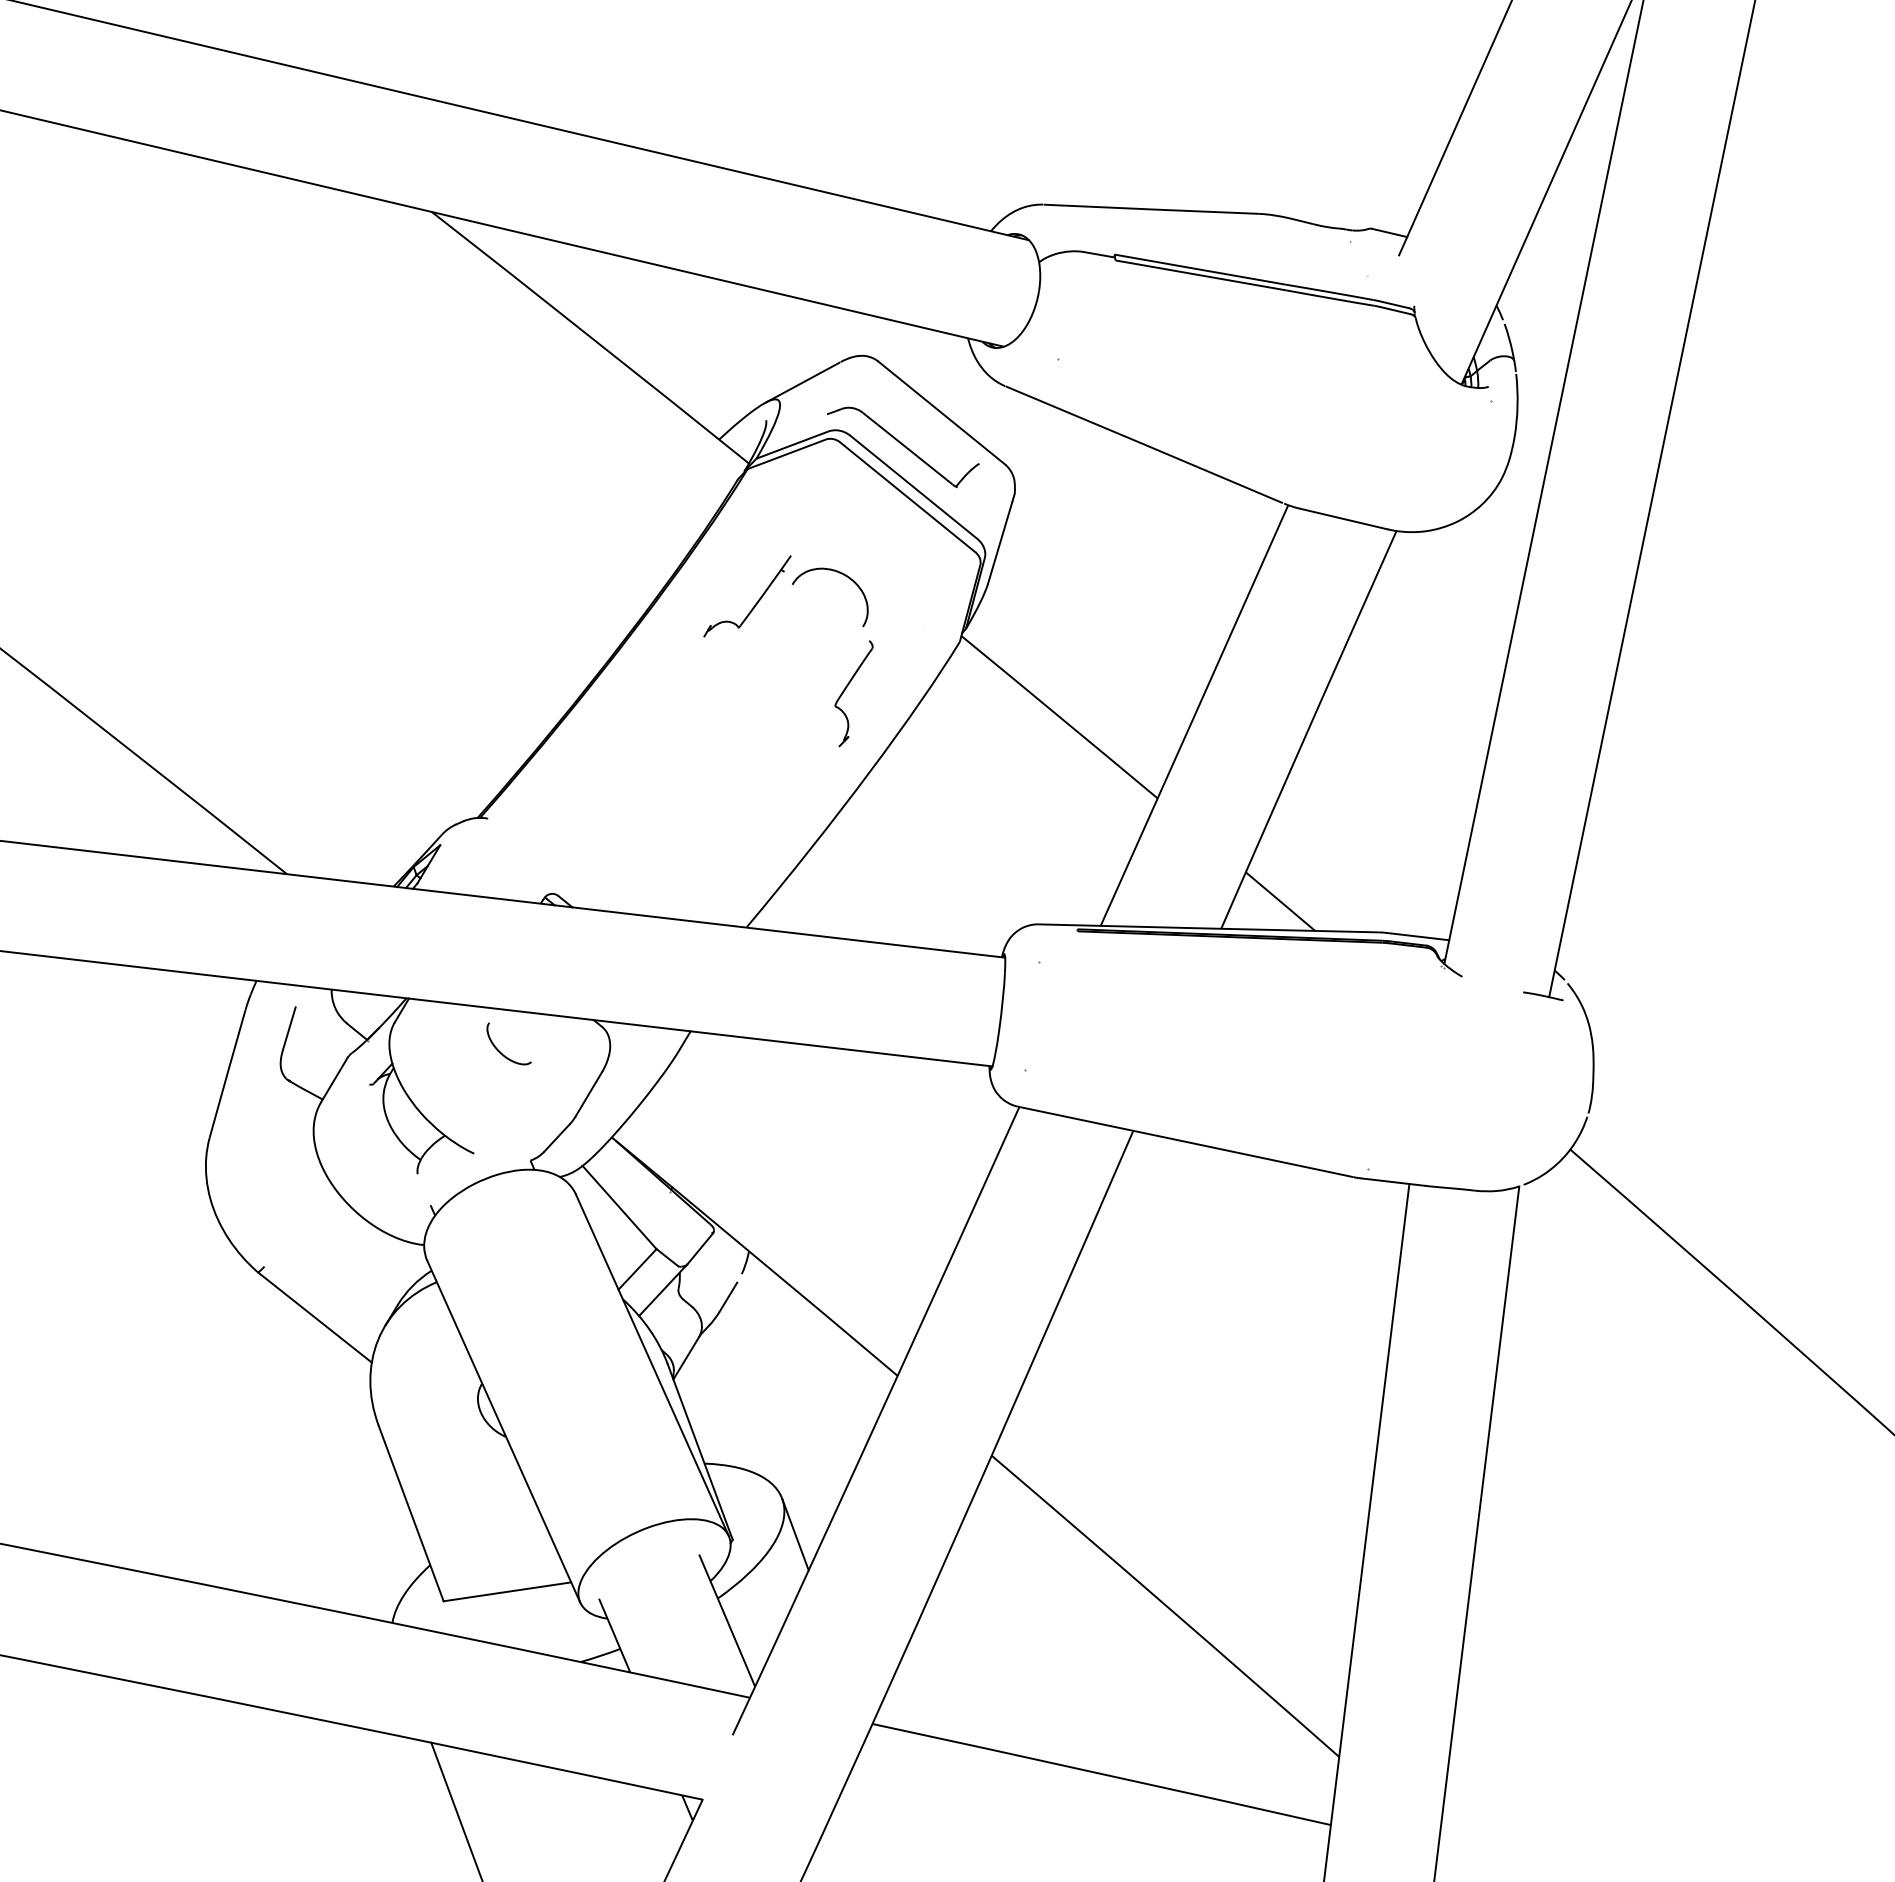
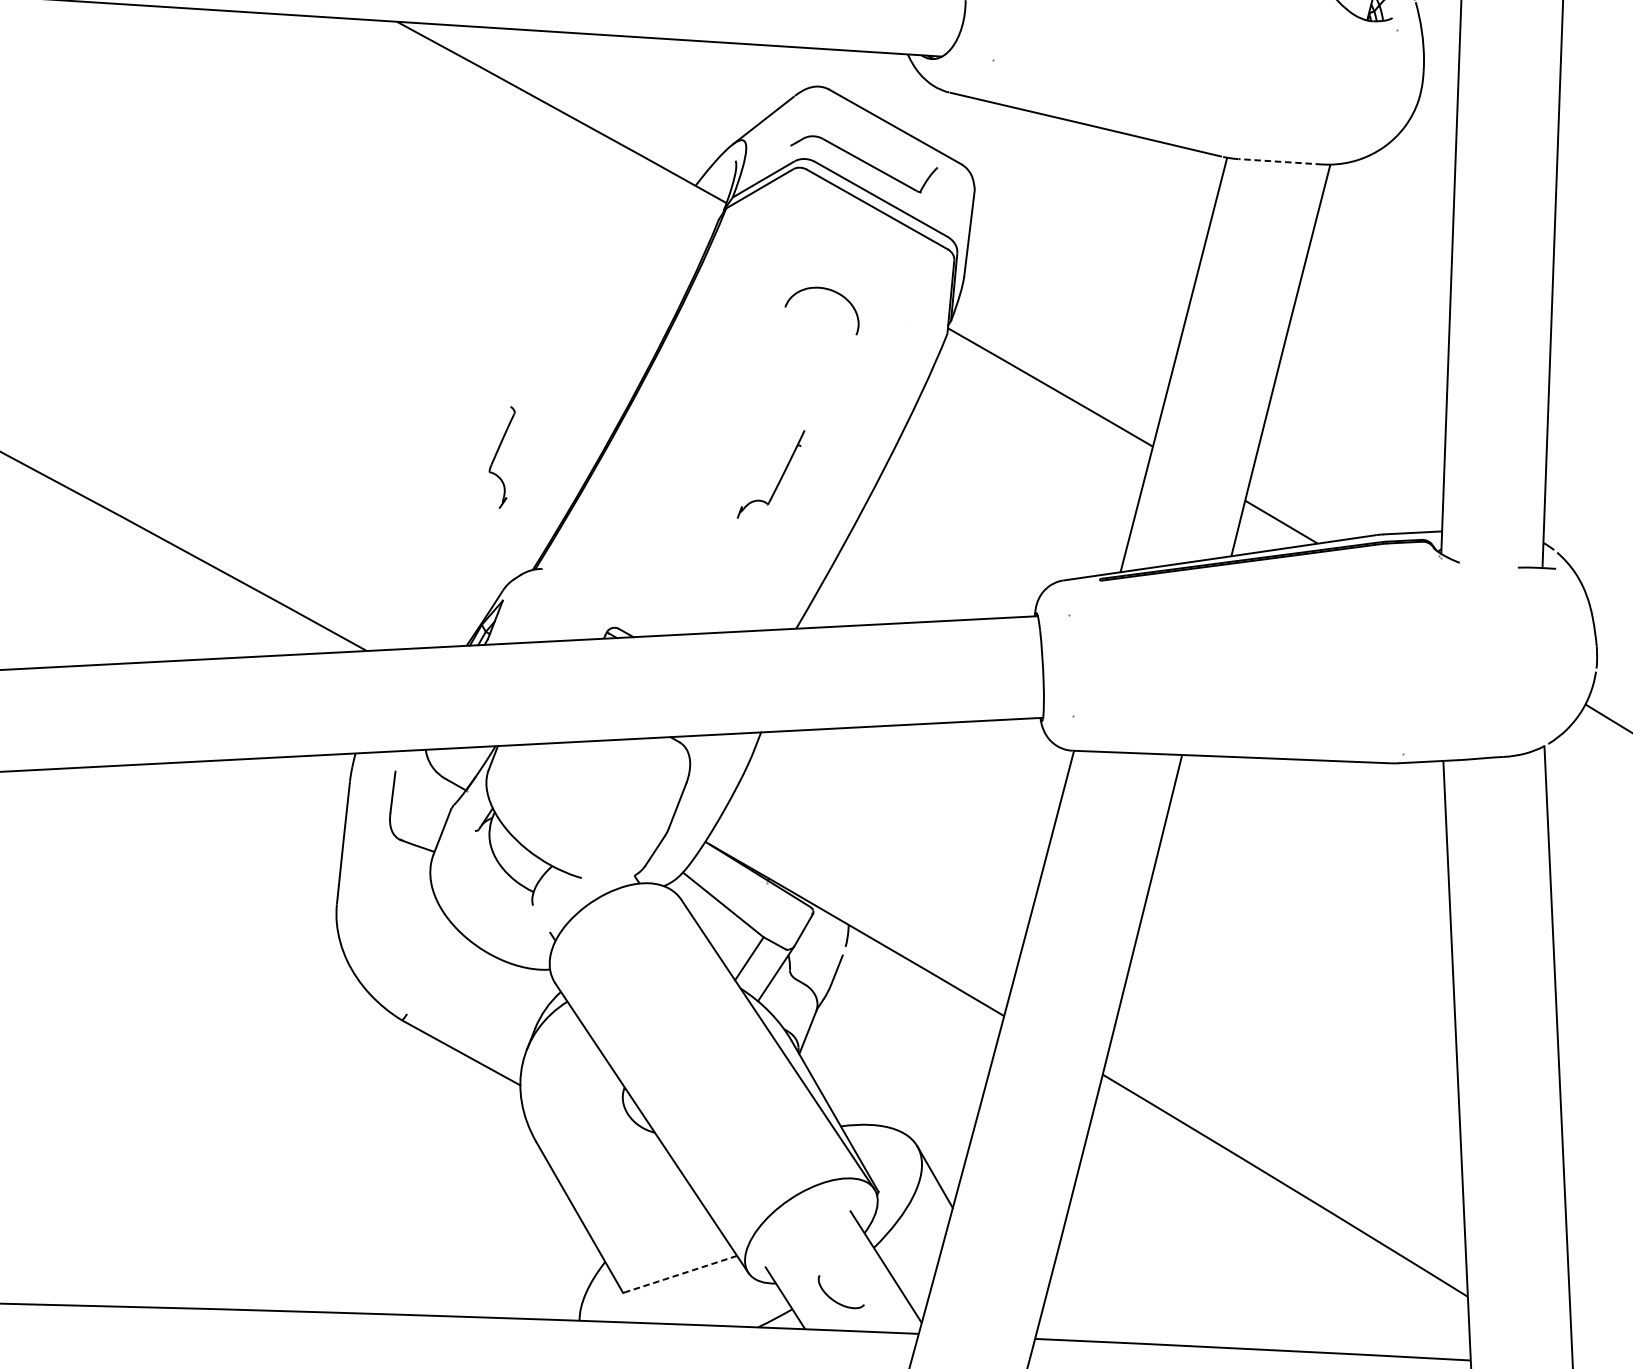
line: (1343, 518) -> (1279, 161), solid -> dashed
part: (755, 603) -> (779, 479), moved
part: (847, 687) -> (497, 452), moved
curve: (500, 1051) -> (834, 1299), moved
line: (506, 1591) -> (679, 1274), solid -> dashed

